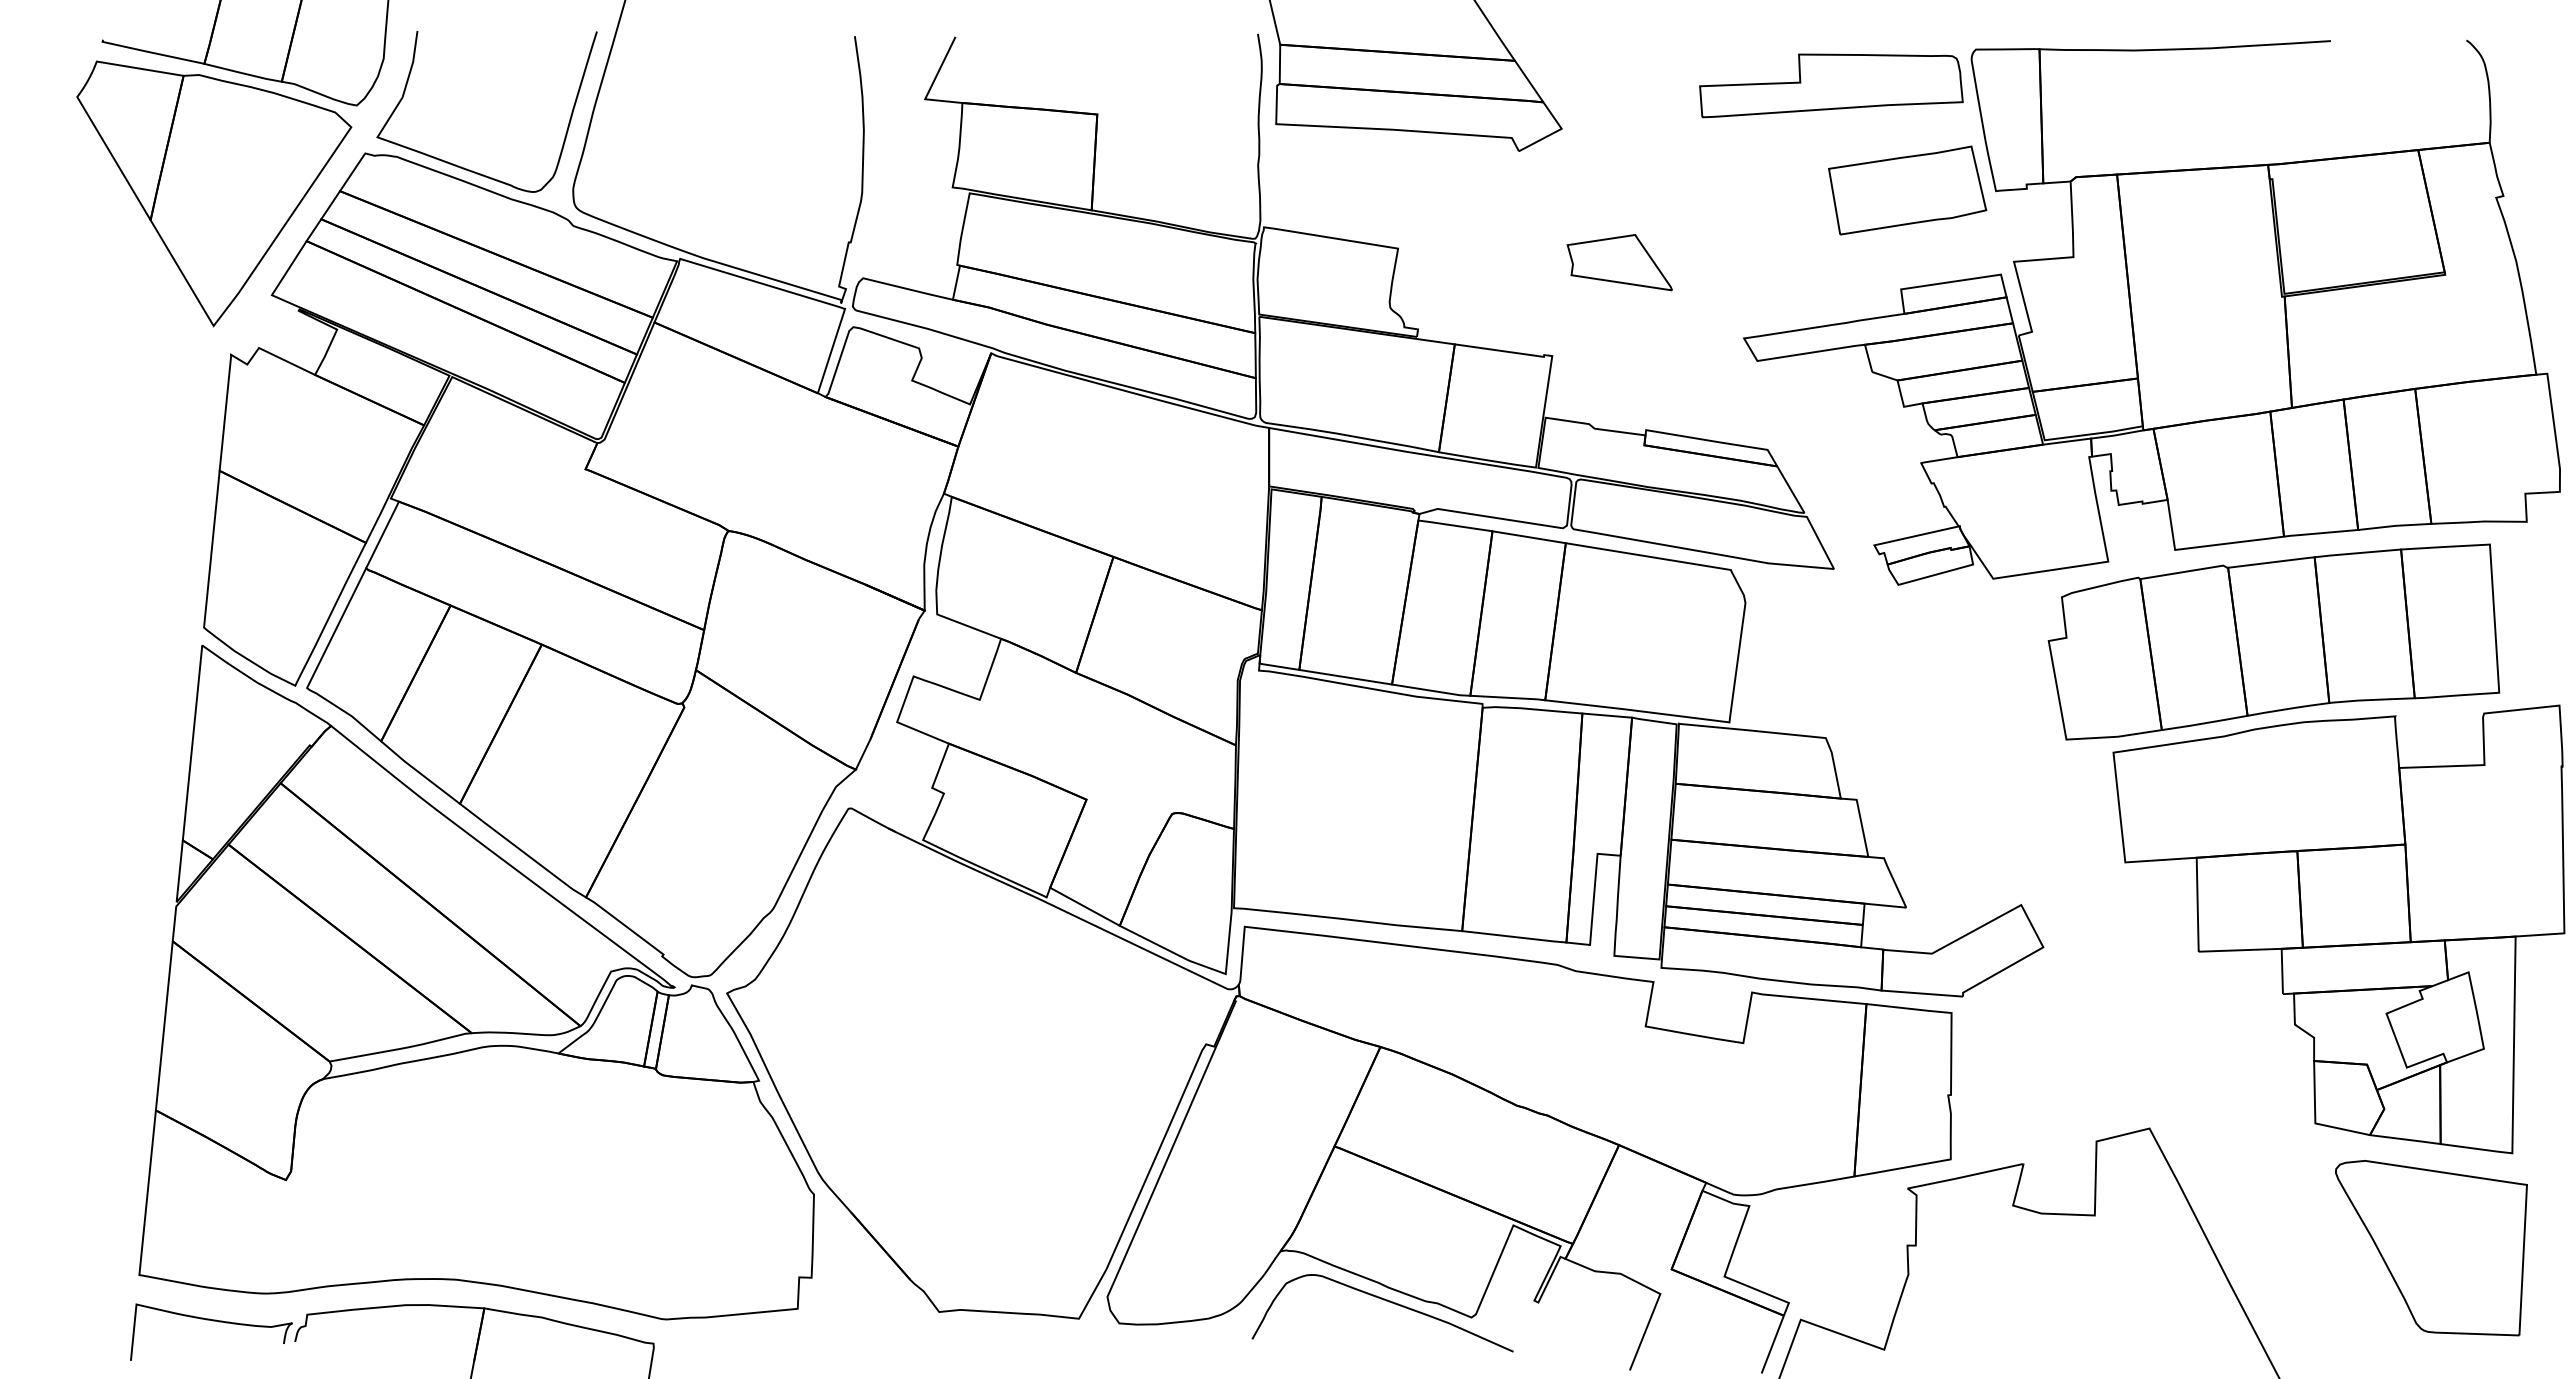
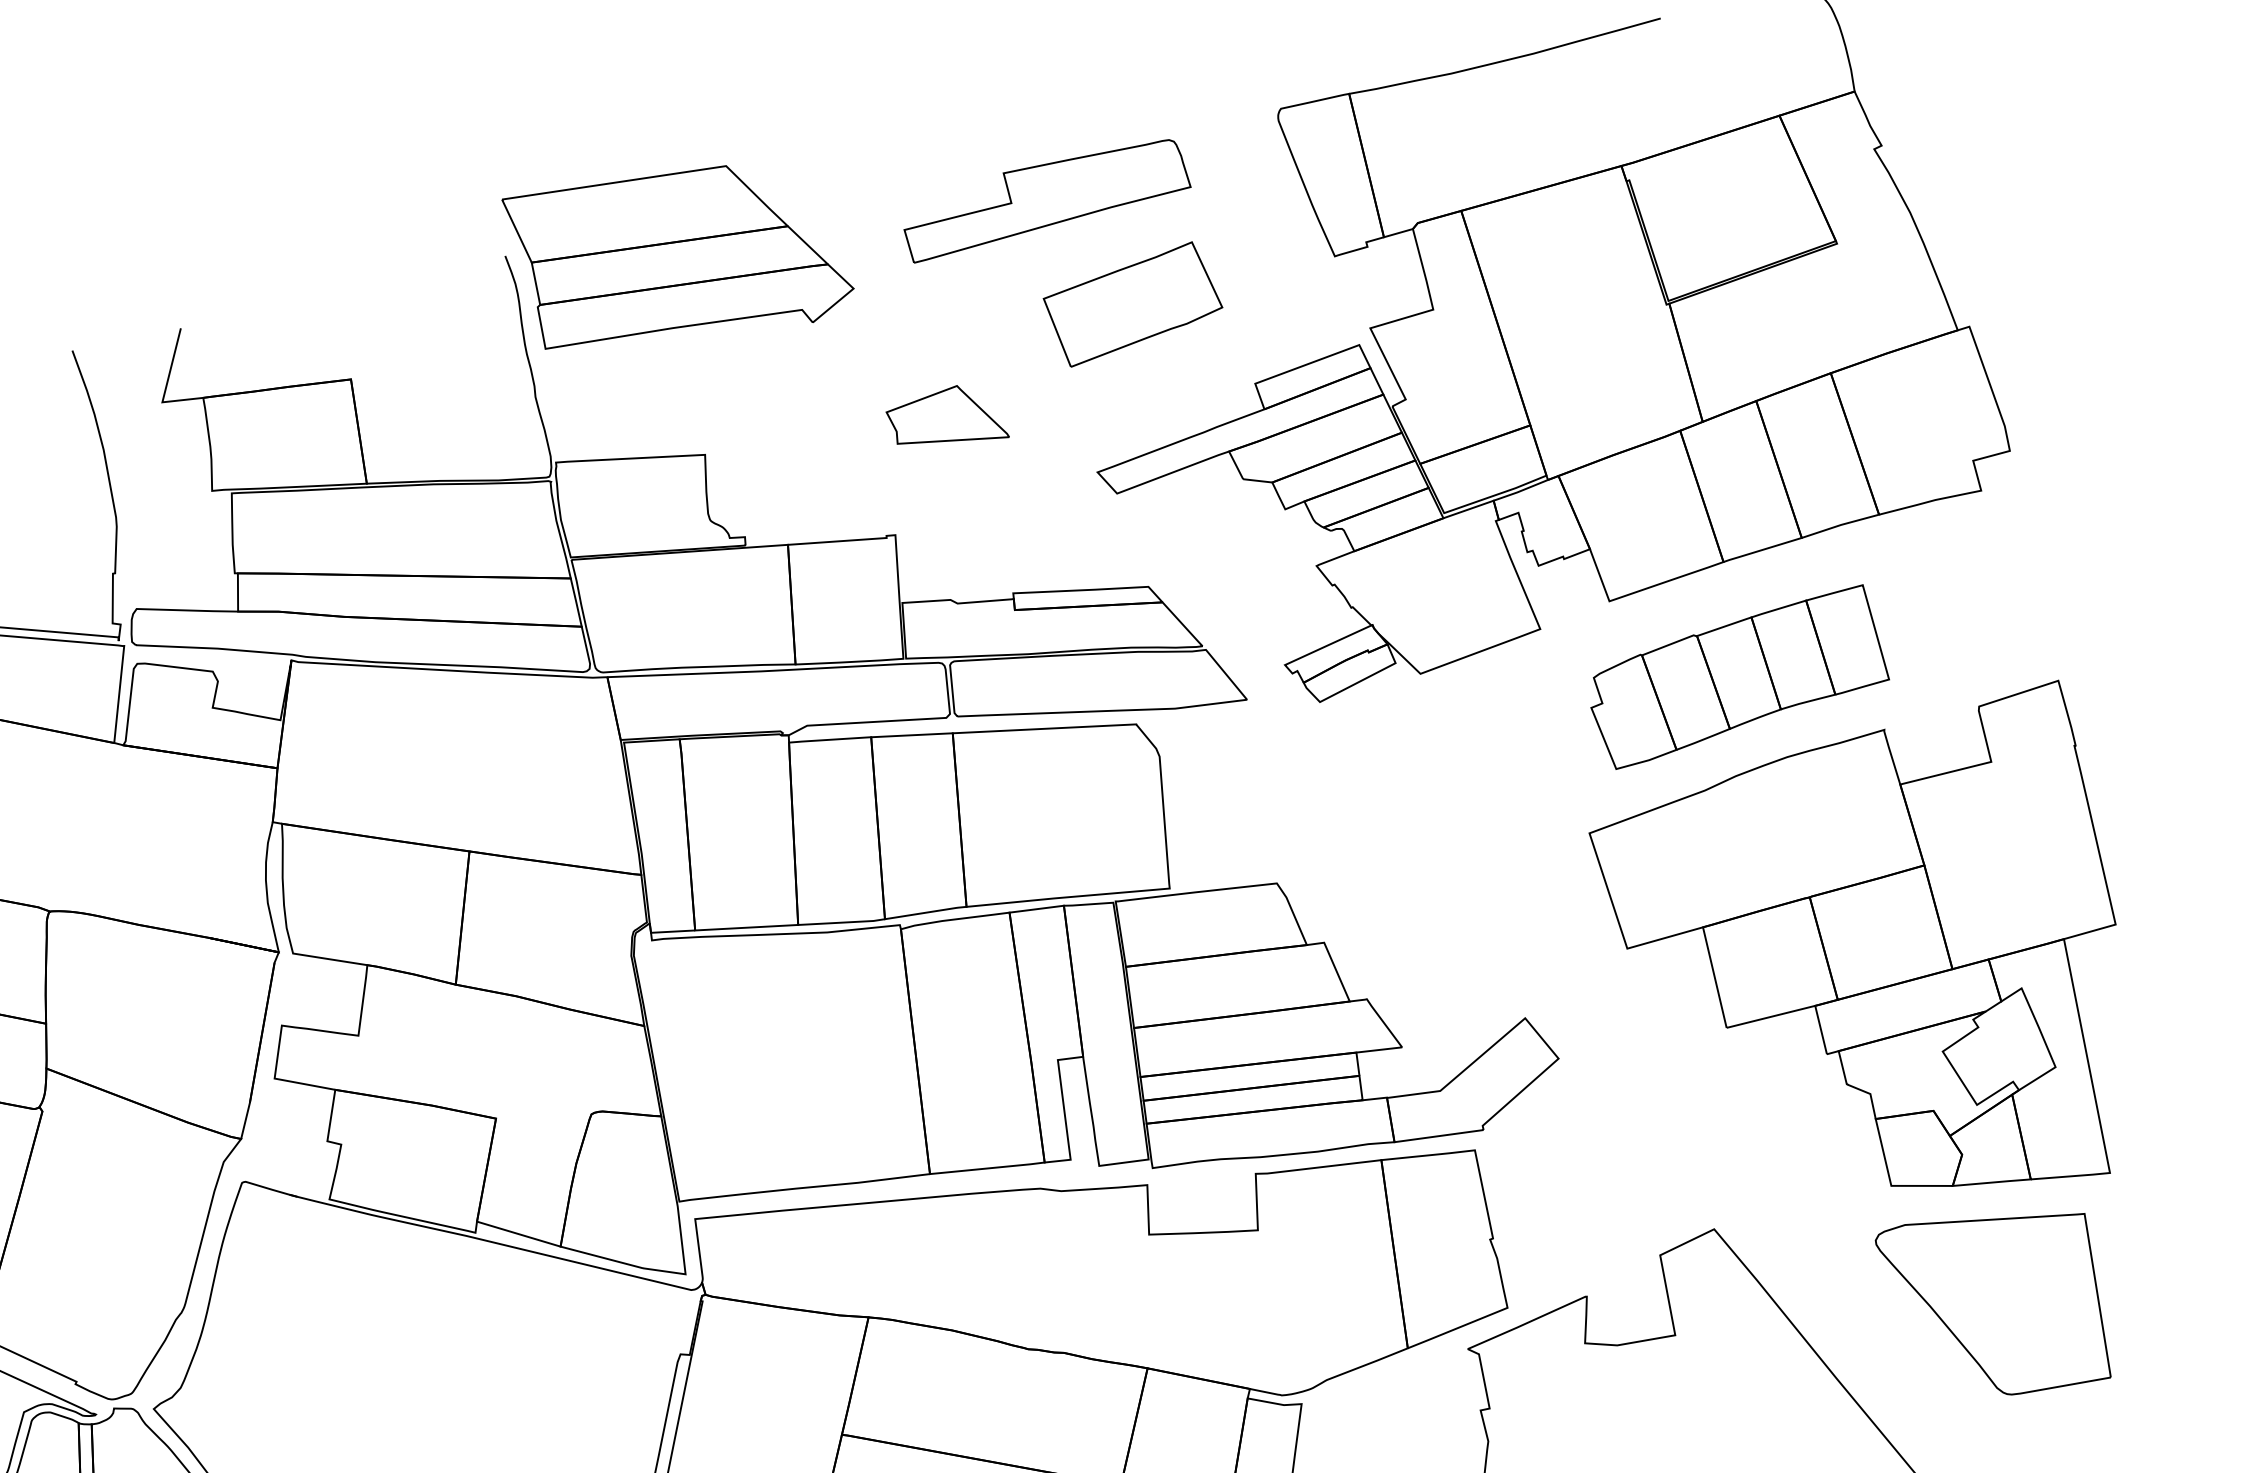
part: (1831, 85) -> (1045, 199), moved
part: (1907, 190) -> (1133, 304), moved
part: (2273, 641) -> (1736, 677), size x0.6
part: (2431, 1248) -> (1996, 1304), moved

